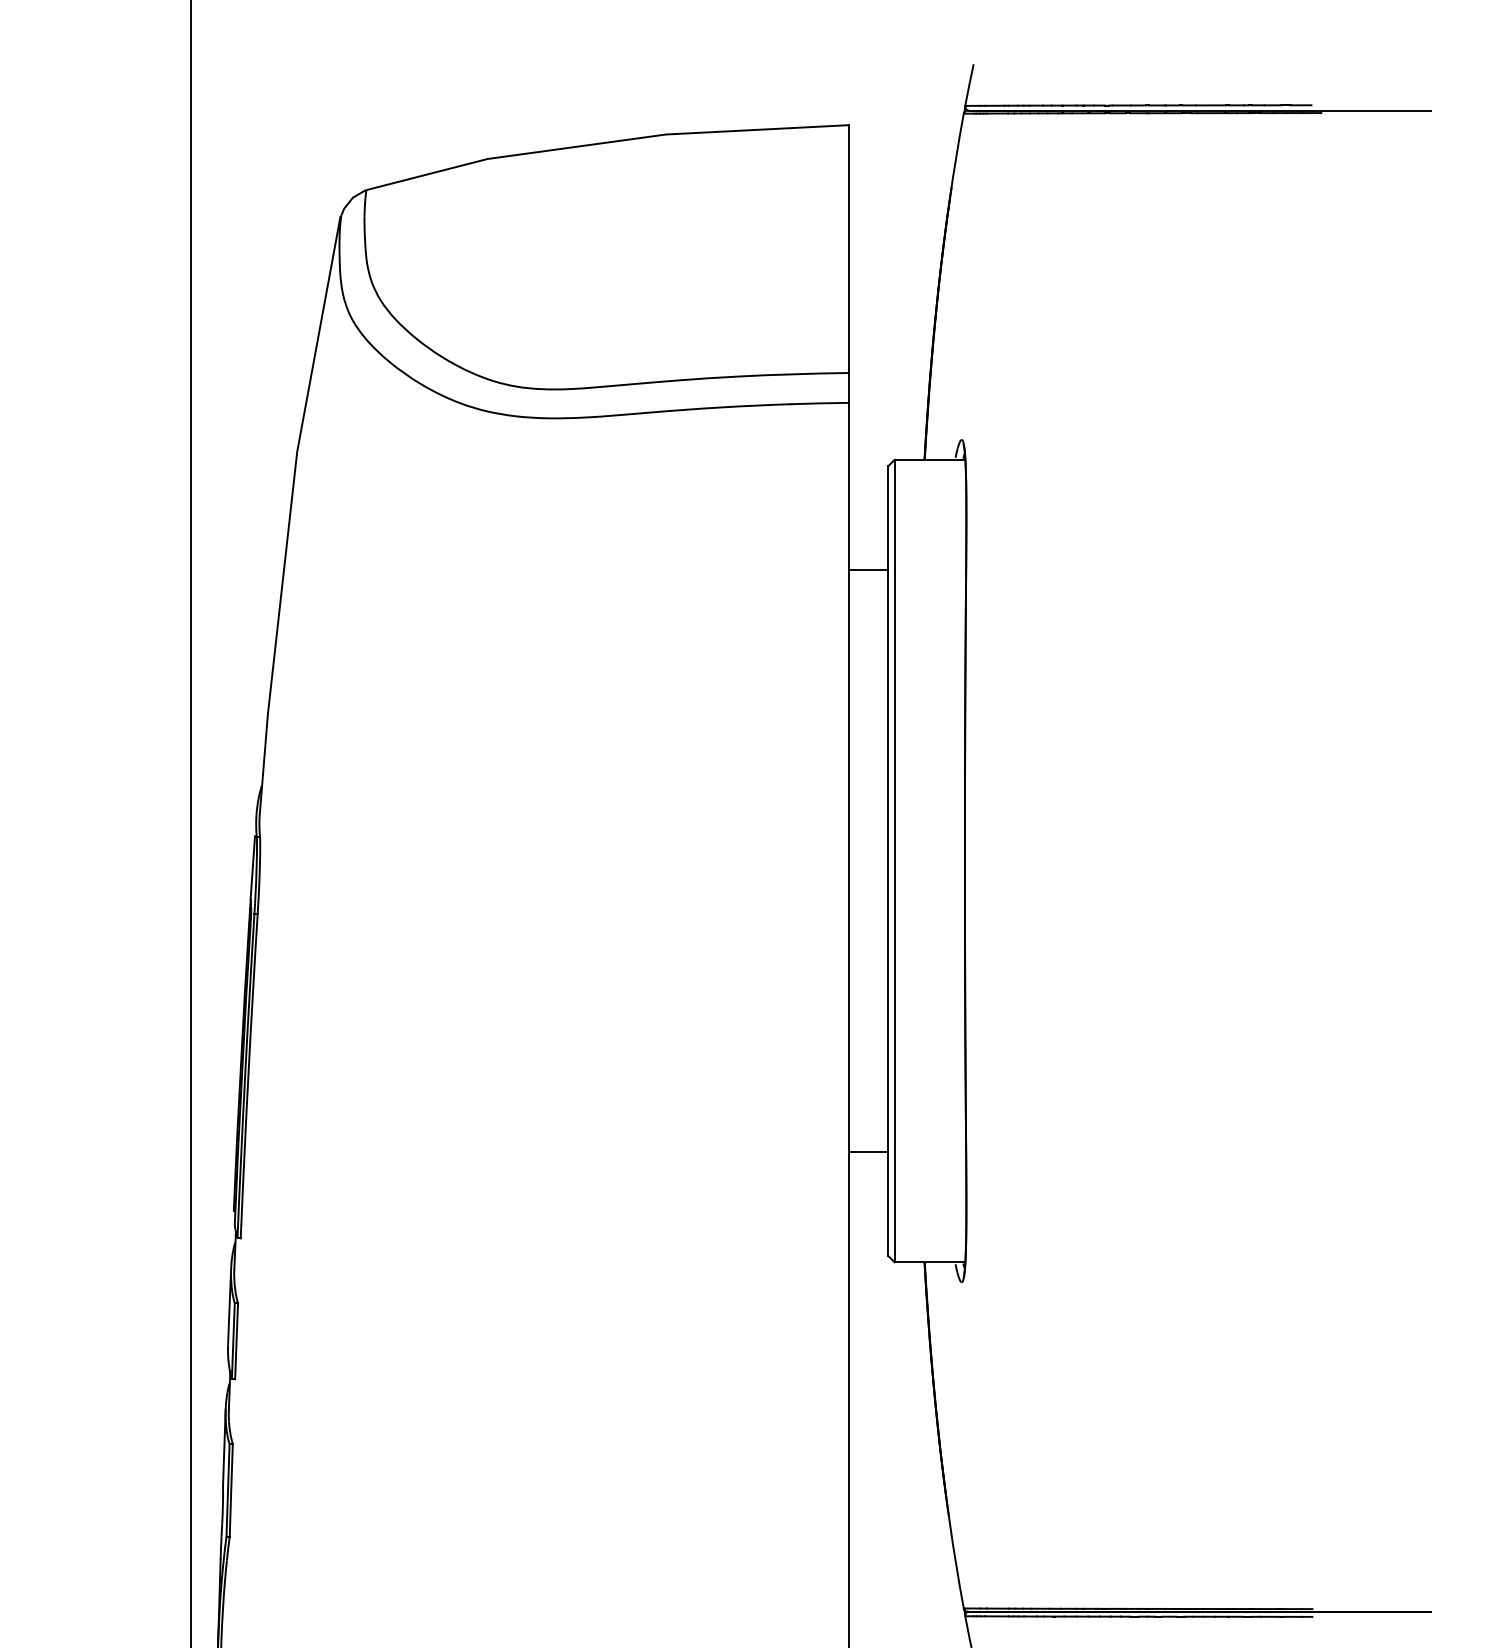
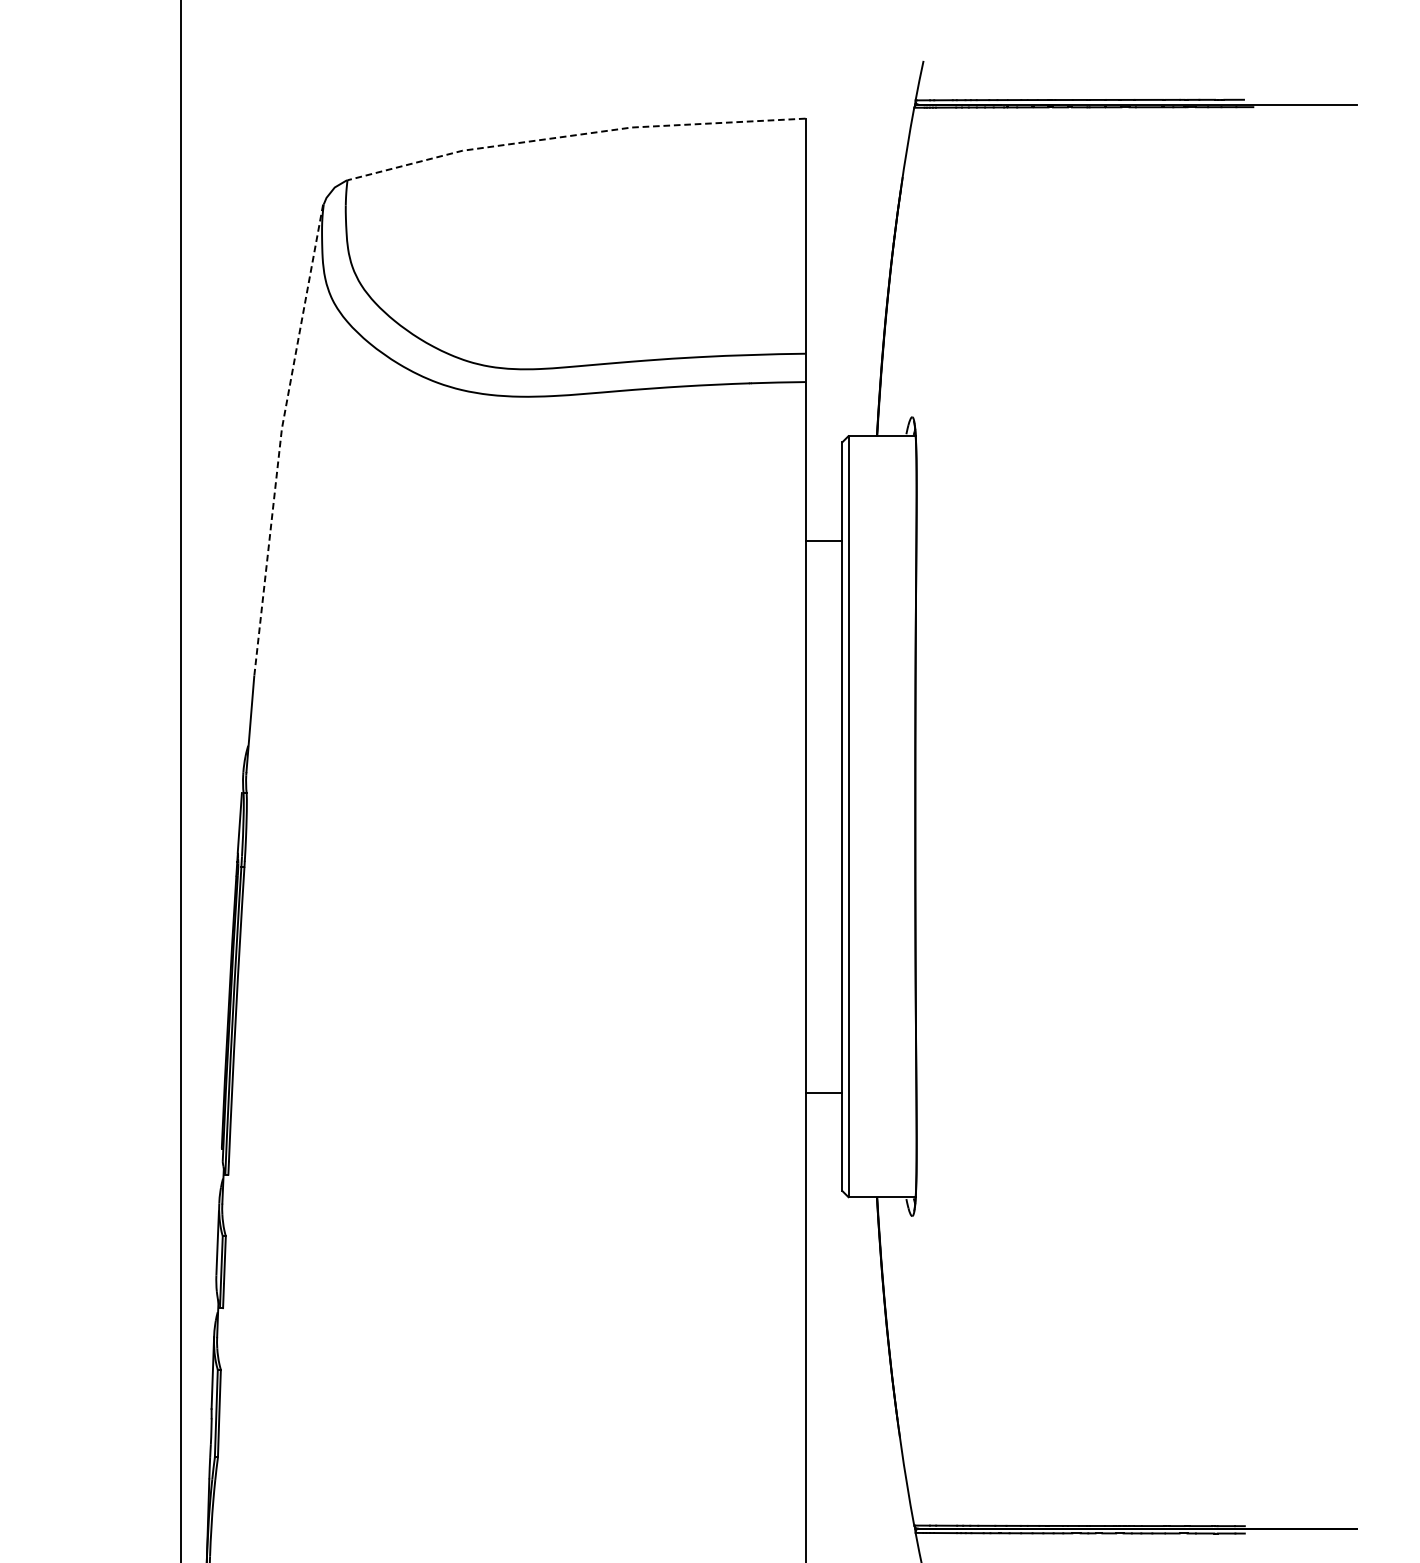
line: (604, 142) -> (573, 135), solid -> dashed
line: (295, 463) -> (280, 439), solid -> dashed

